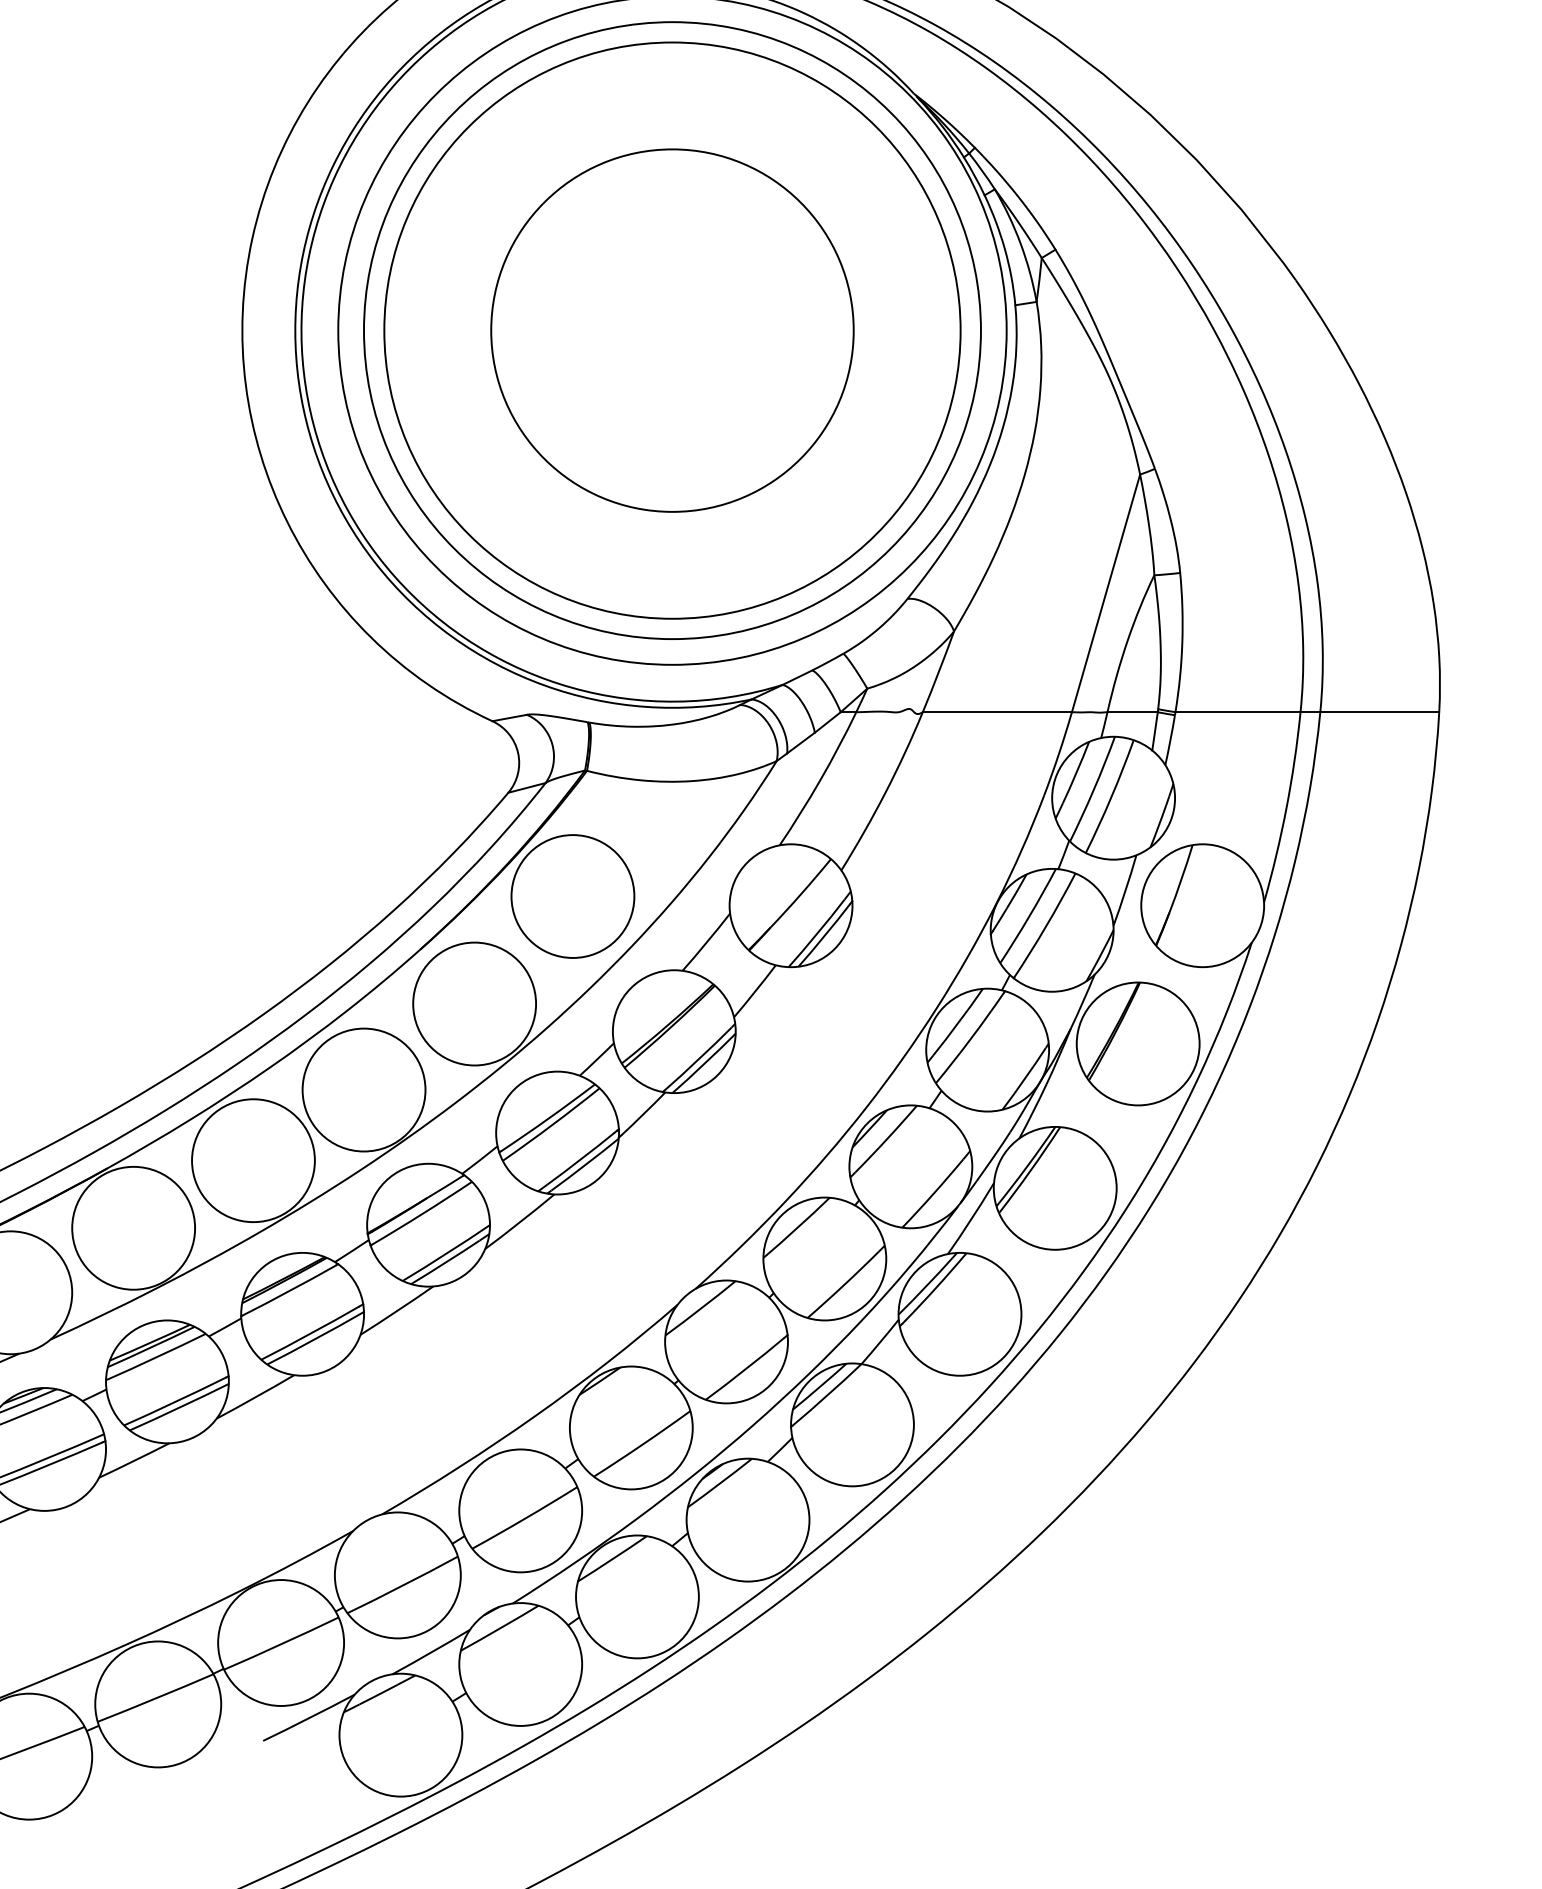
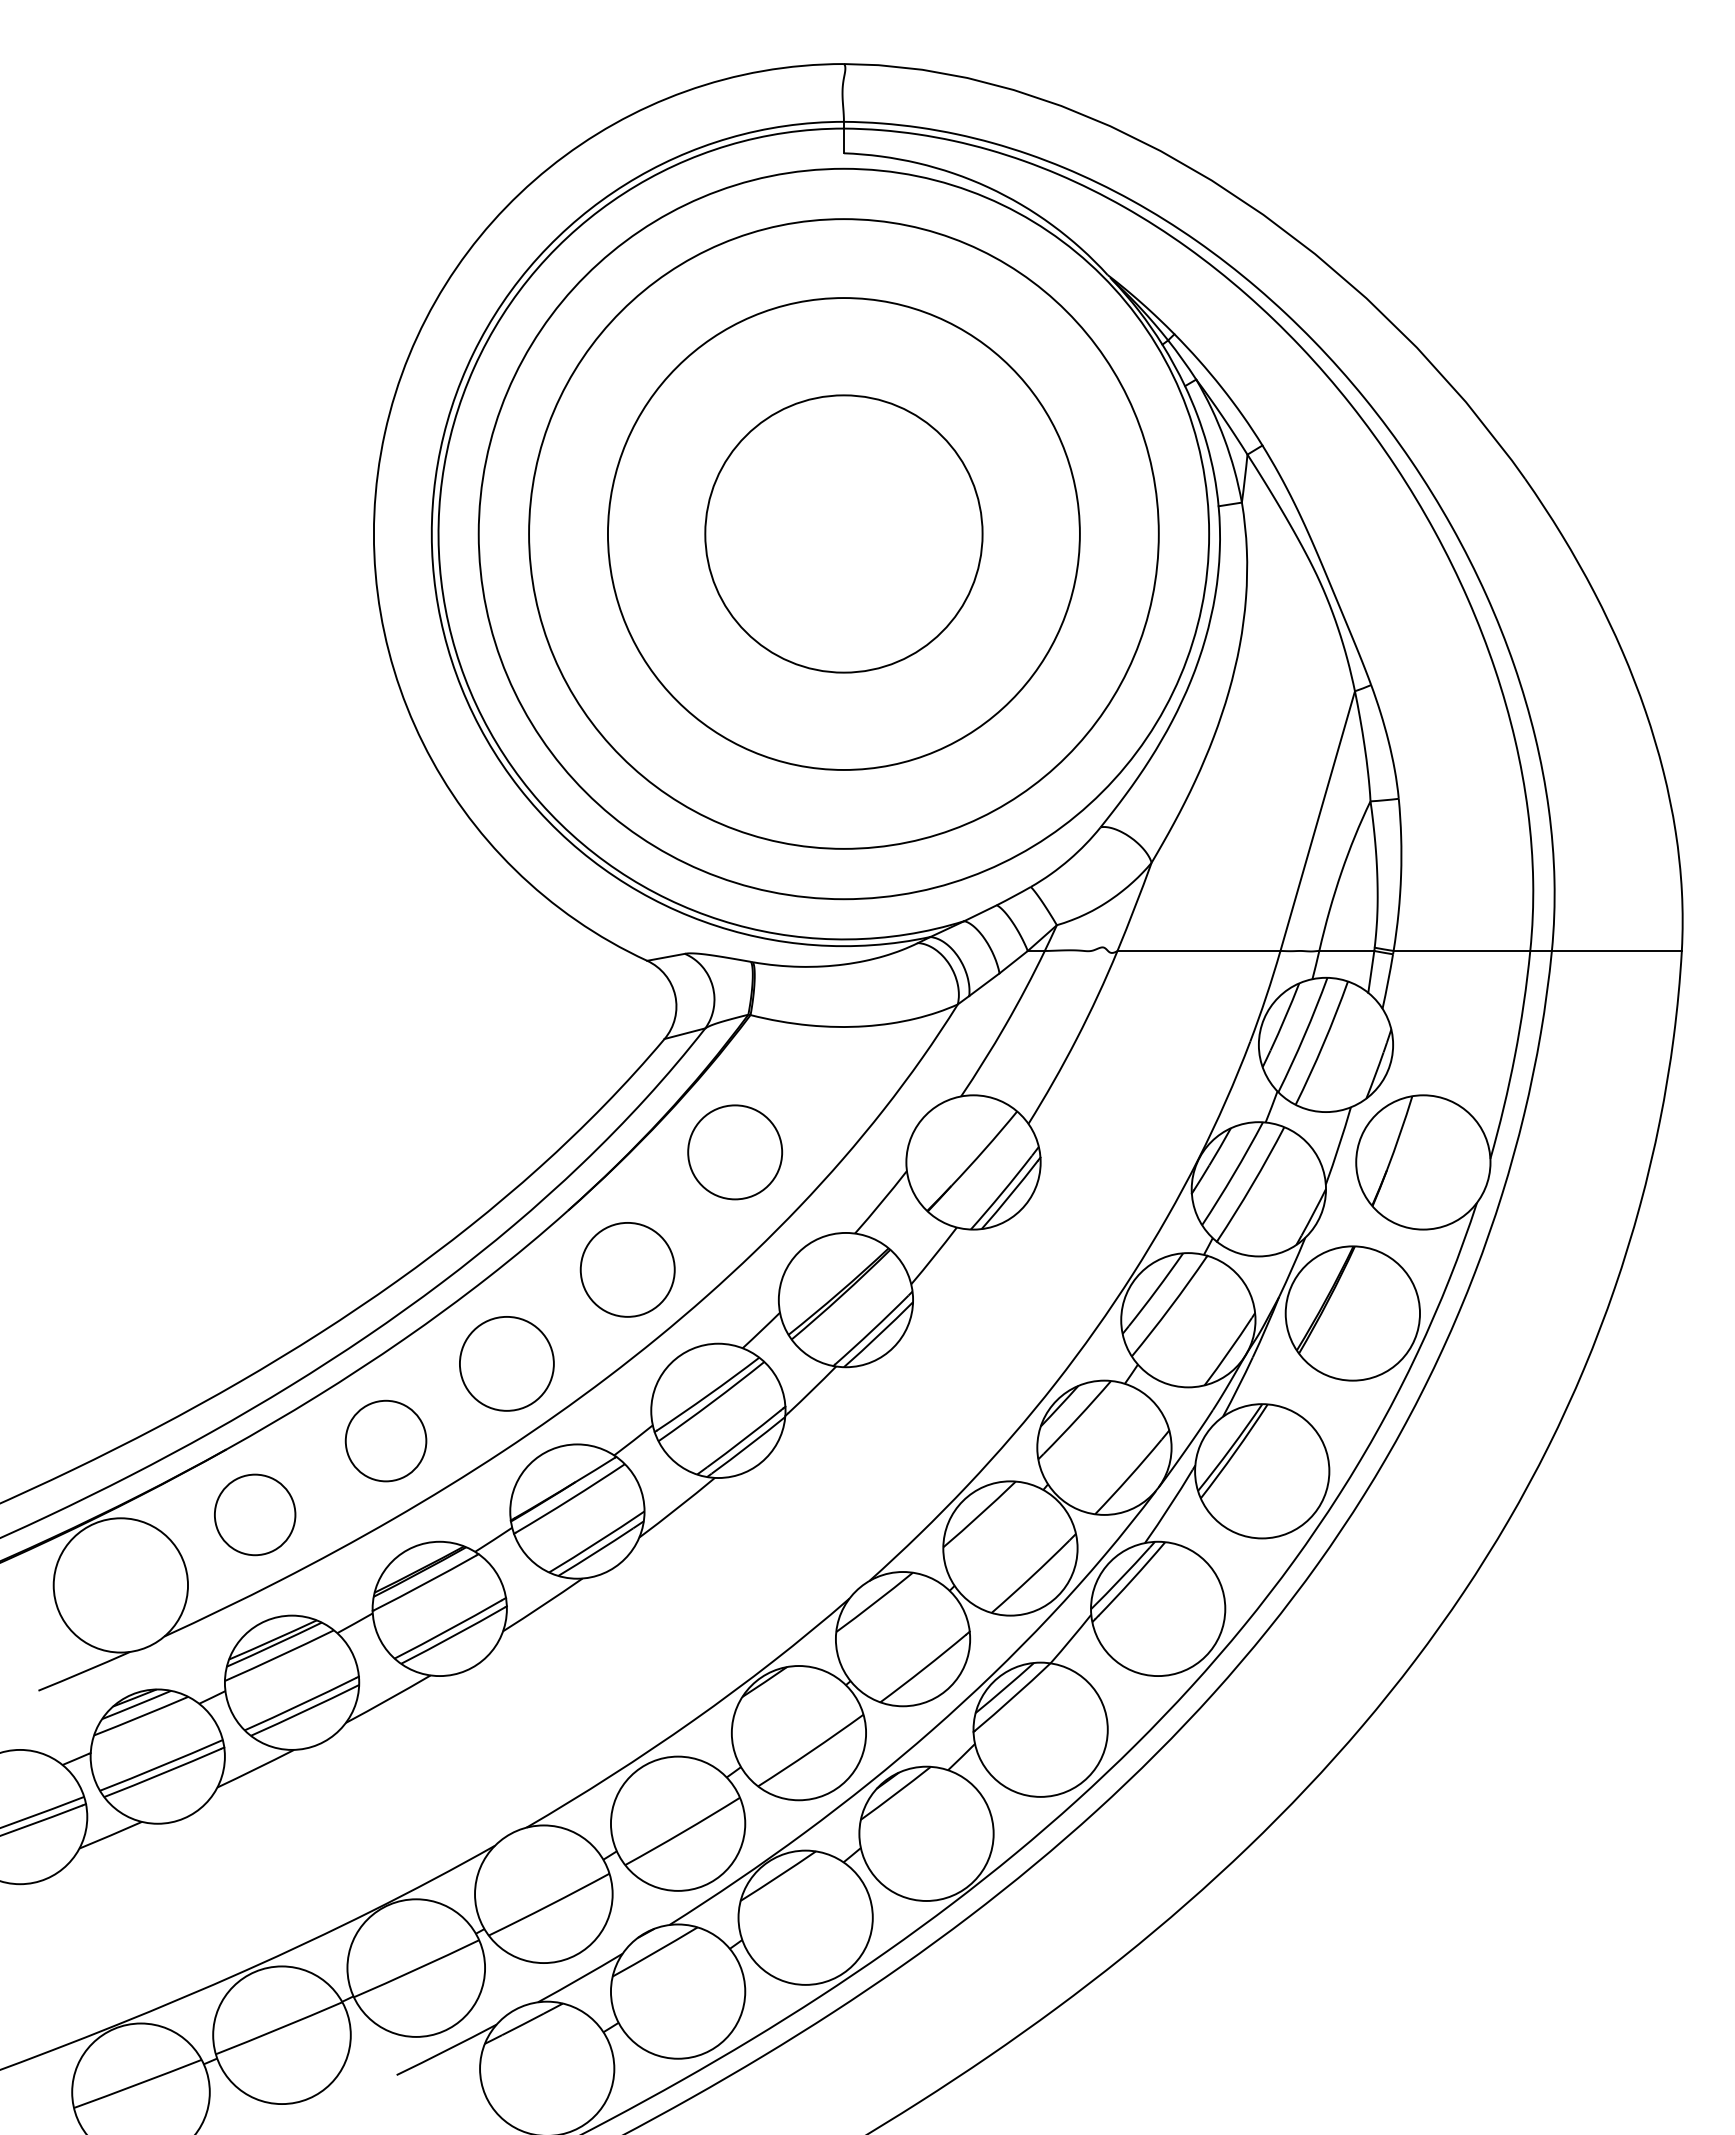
circle: (672, 330) -> (843, 533), size x0.7
circle: (672, 330) -> (843, 533), size x0.7
circle: (573, 896) -> (735, 1152), size x0.7
circle: (474, 1003) -> (627, 1269), size x0.7
circle: (363, 1089) -> (506, 1363), size x0.7
circle: (252, 1160) -> (385, 1440), size x0.6
circle: (133, 1227) -> (255, 1514), size x0.6

